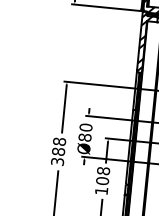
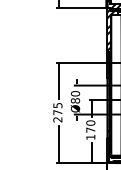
text: (58, 151) -> (57, 112), 388 -> 275
text: (102, 175) -> (90, 126), 108 -> 170

